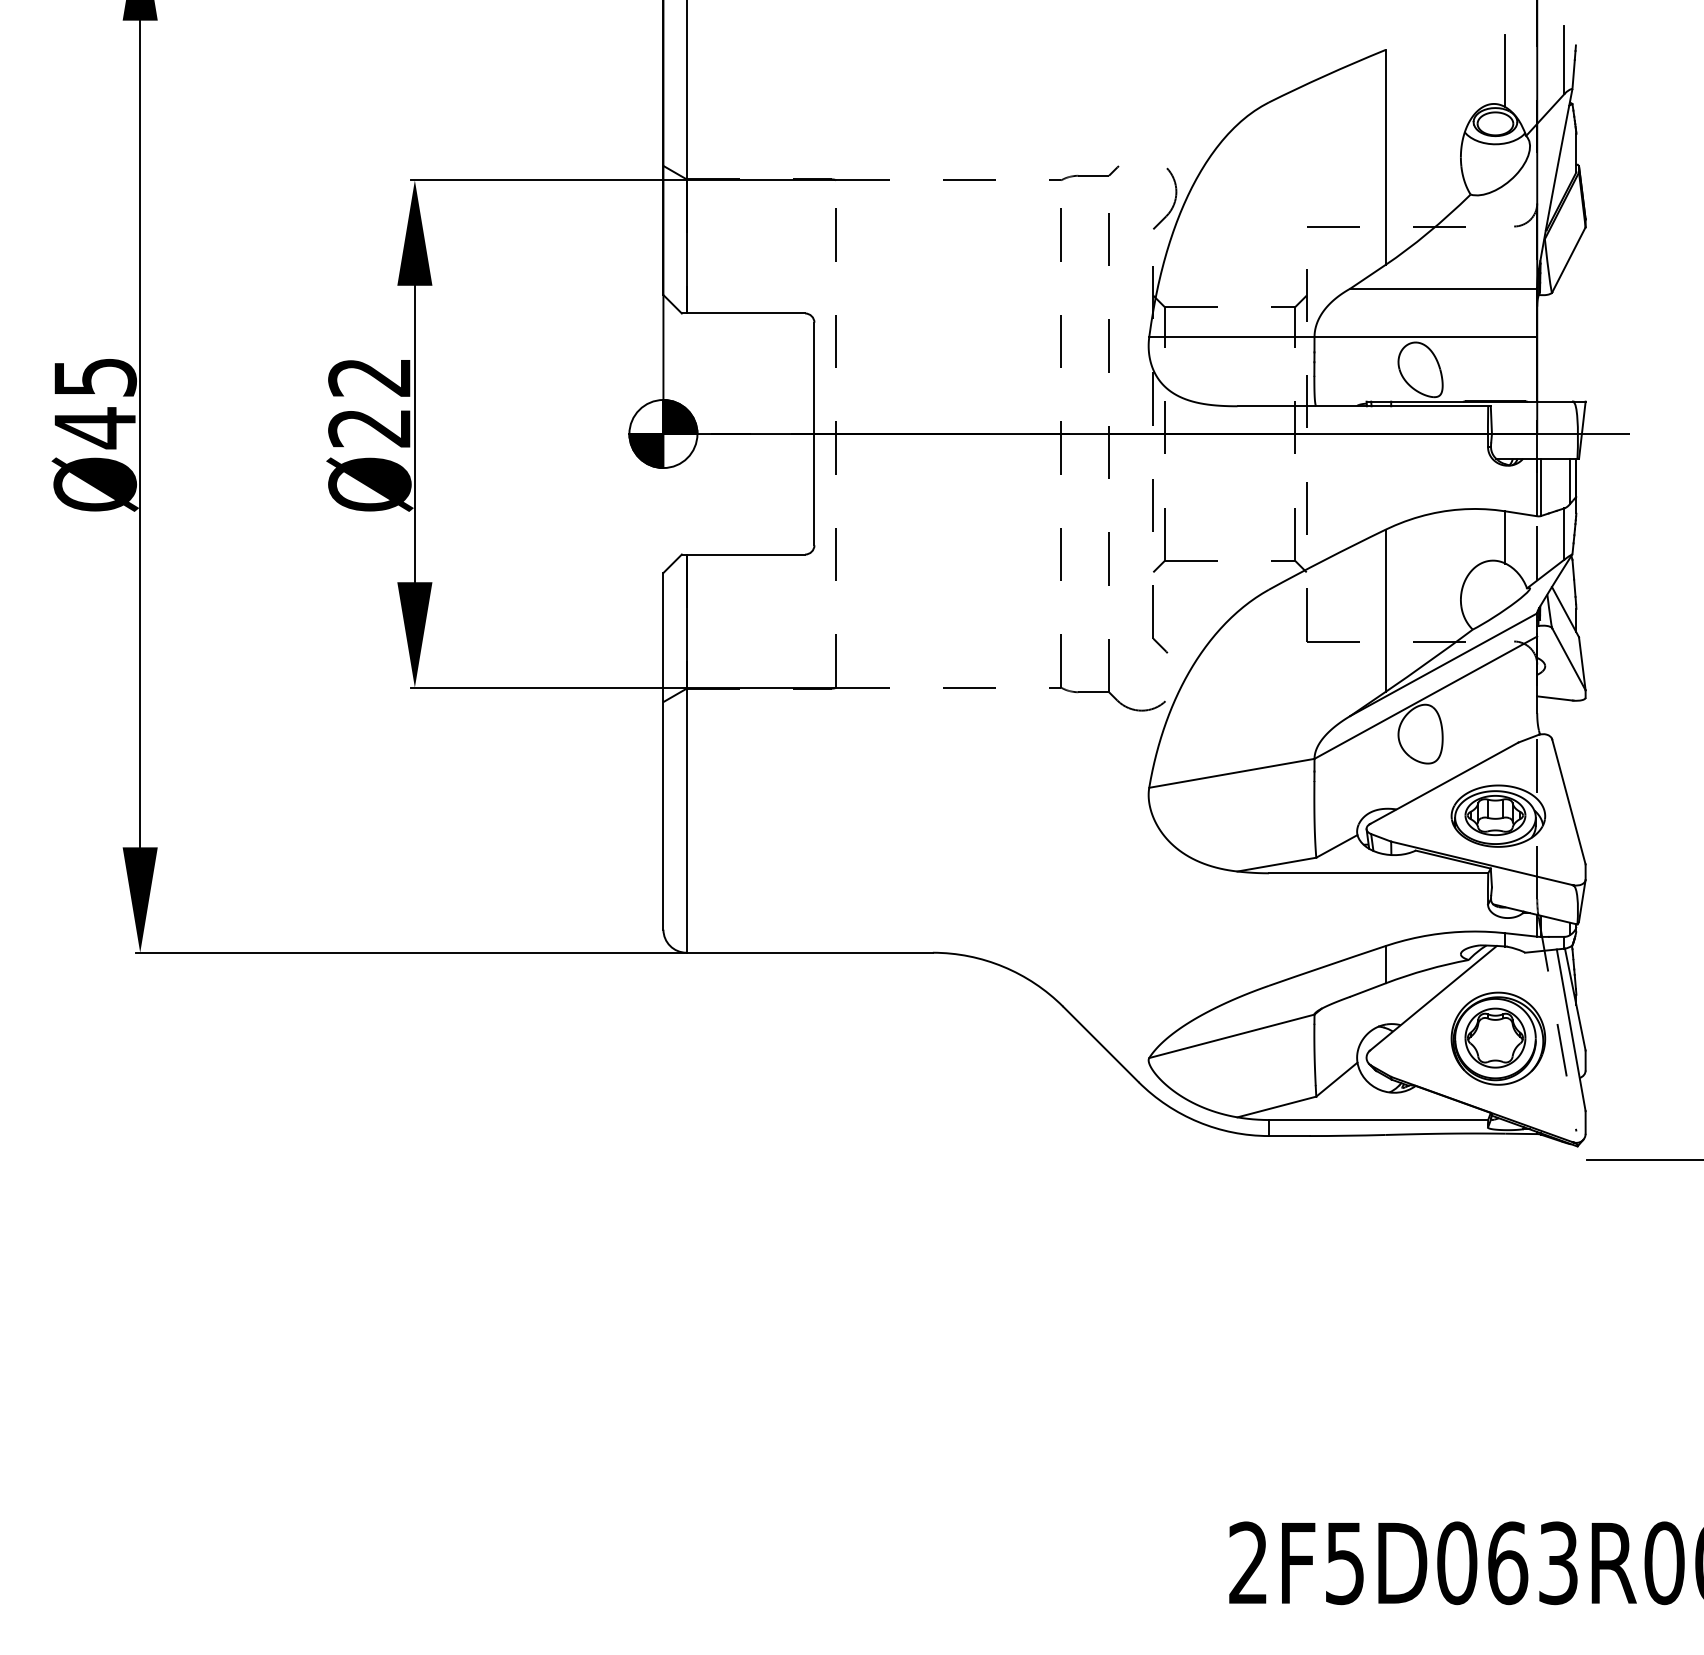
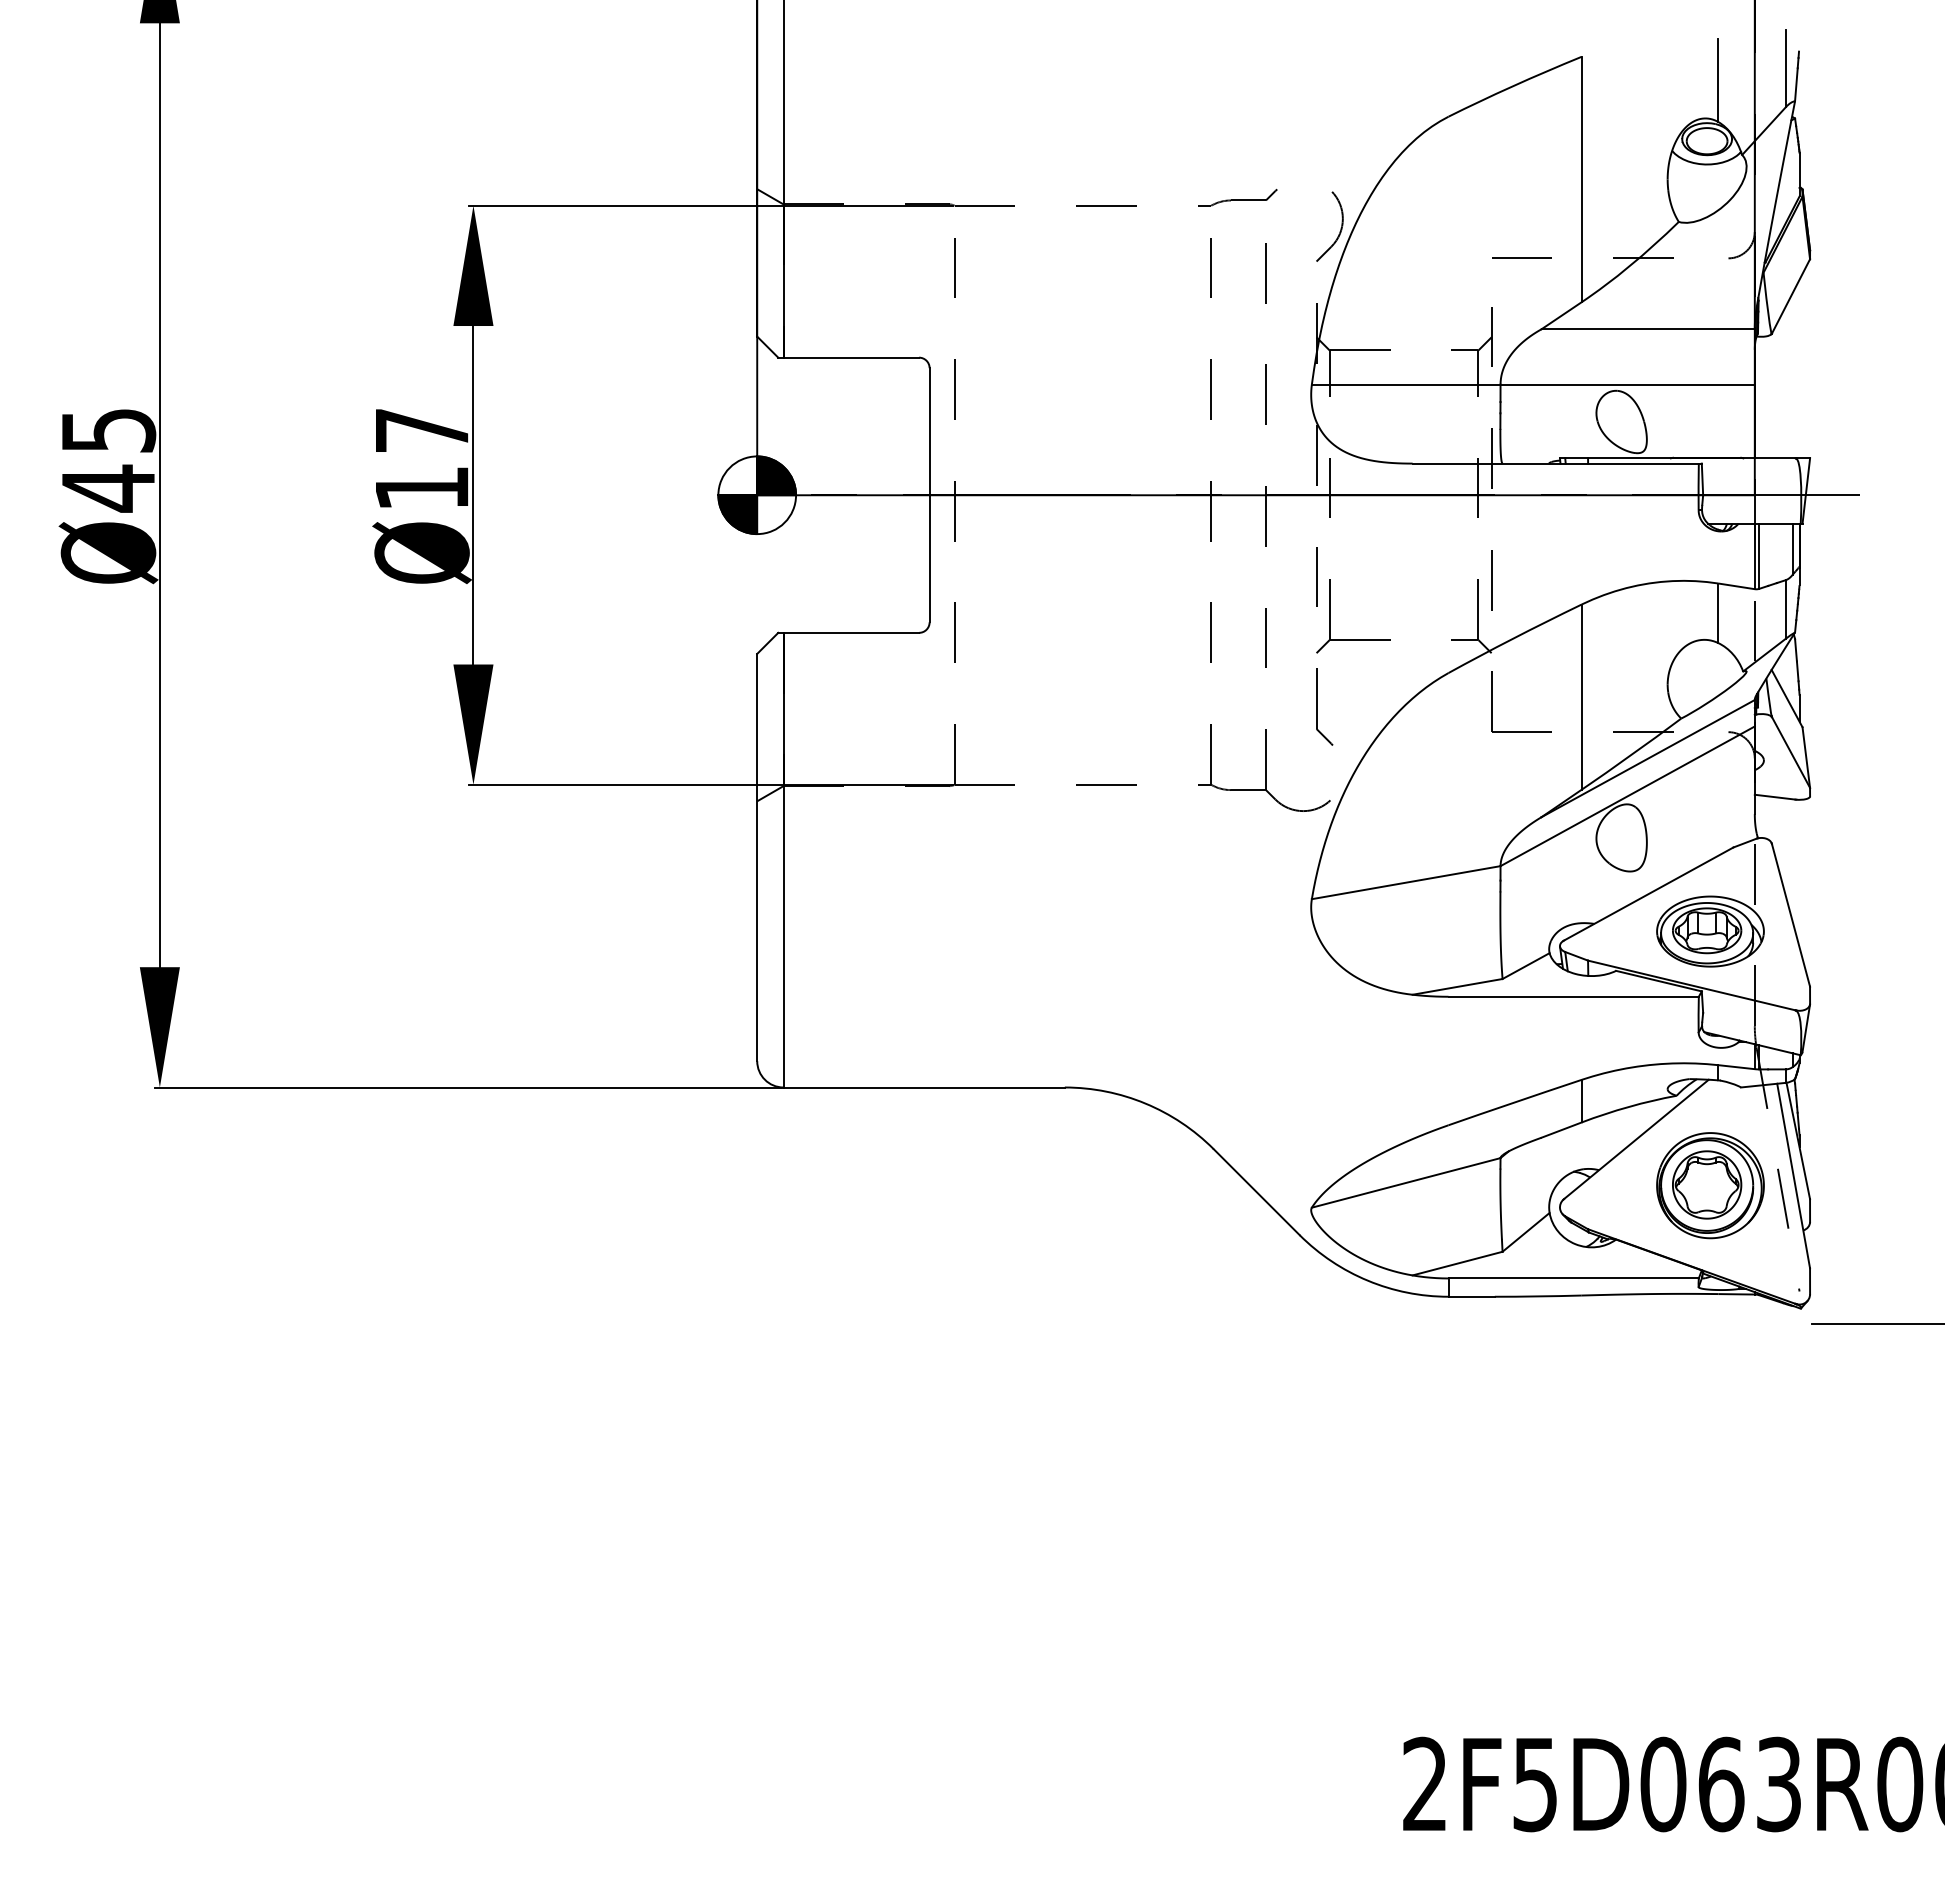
text: (369, 402) -> (421, 459), Ø22 -> Ø17

